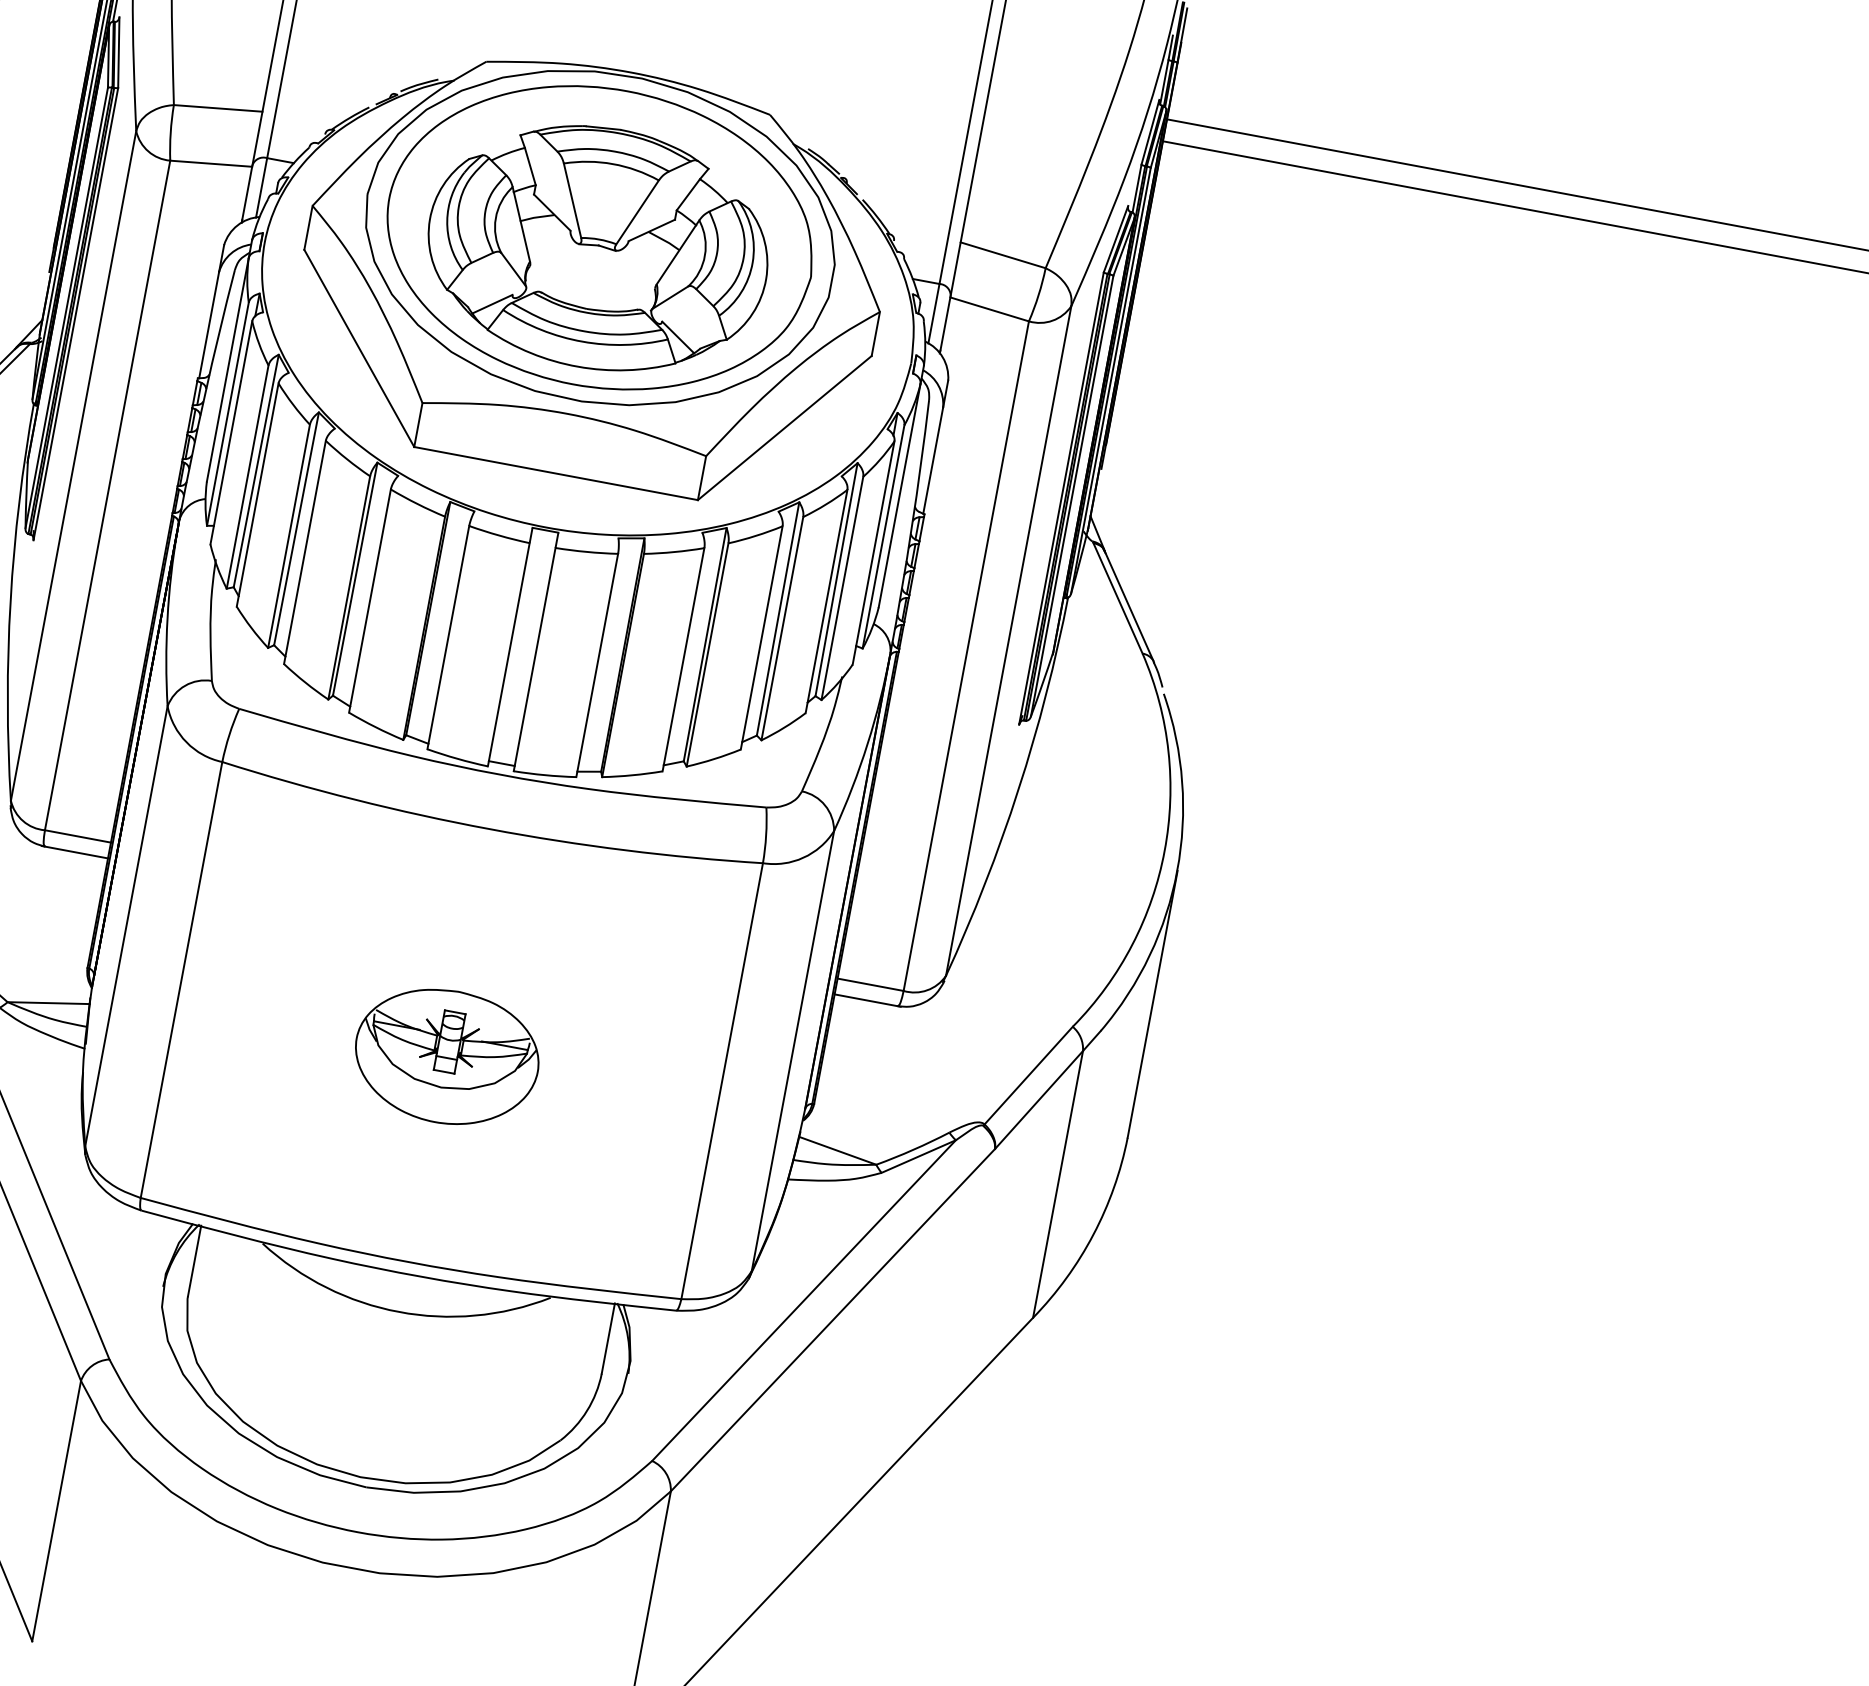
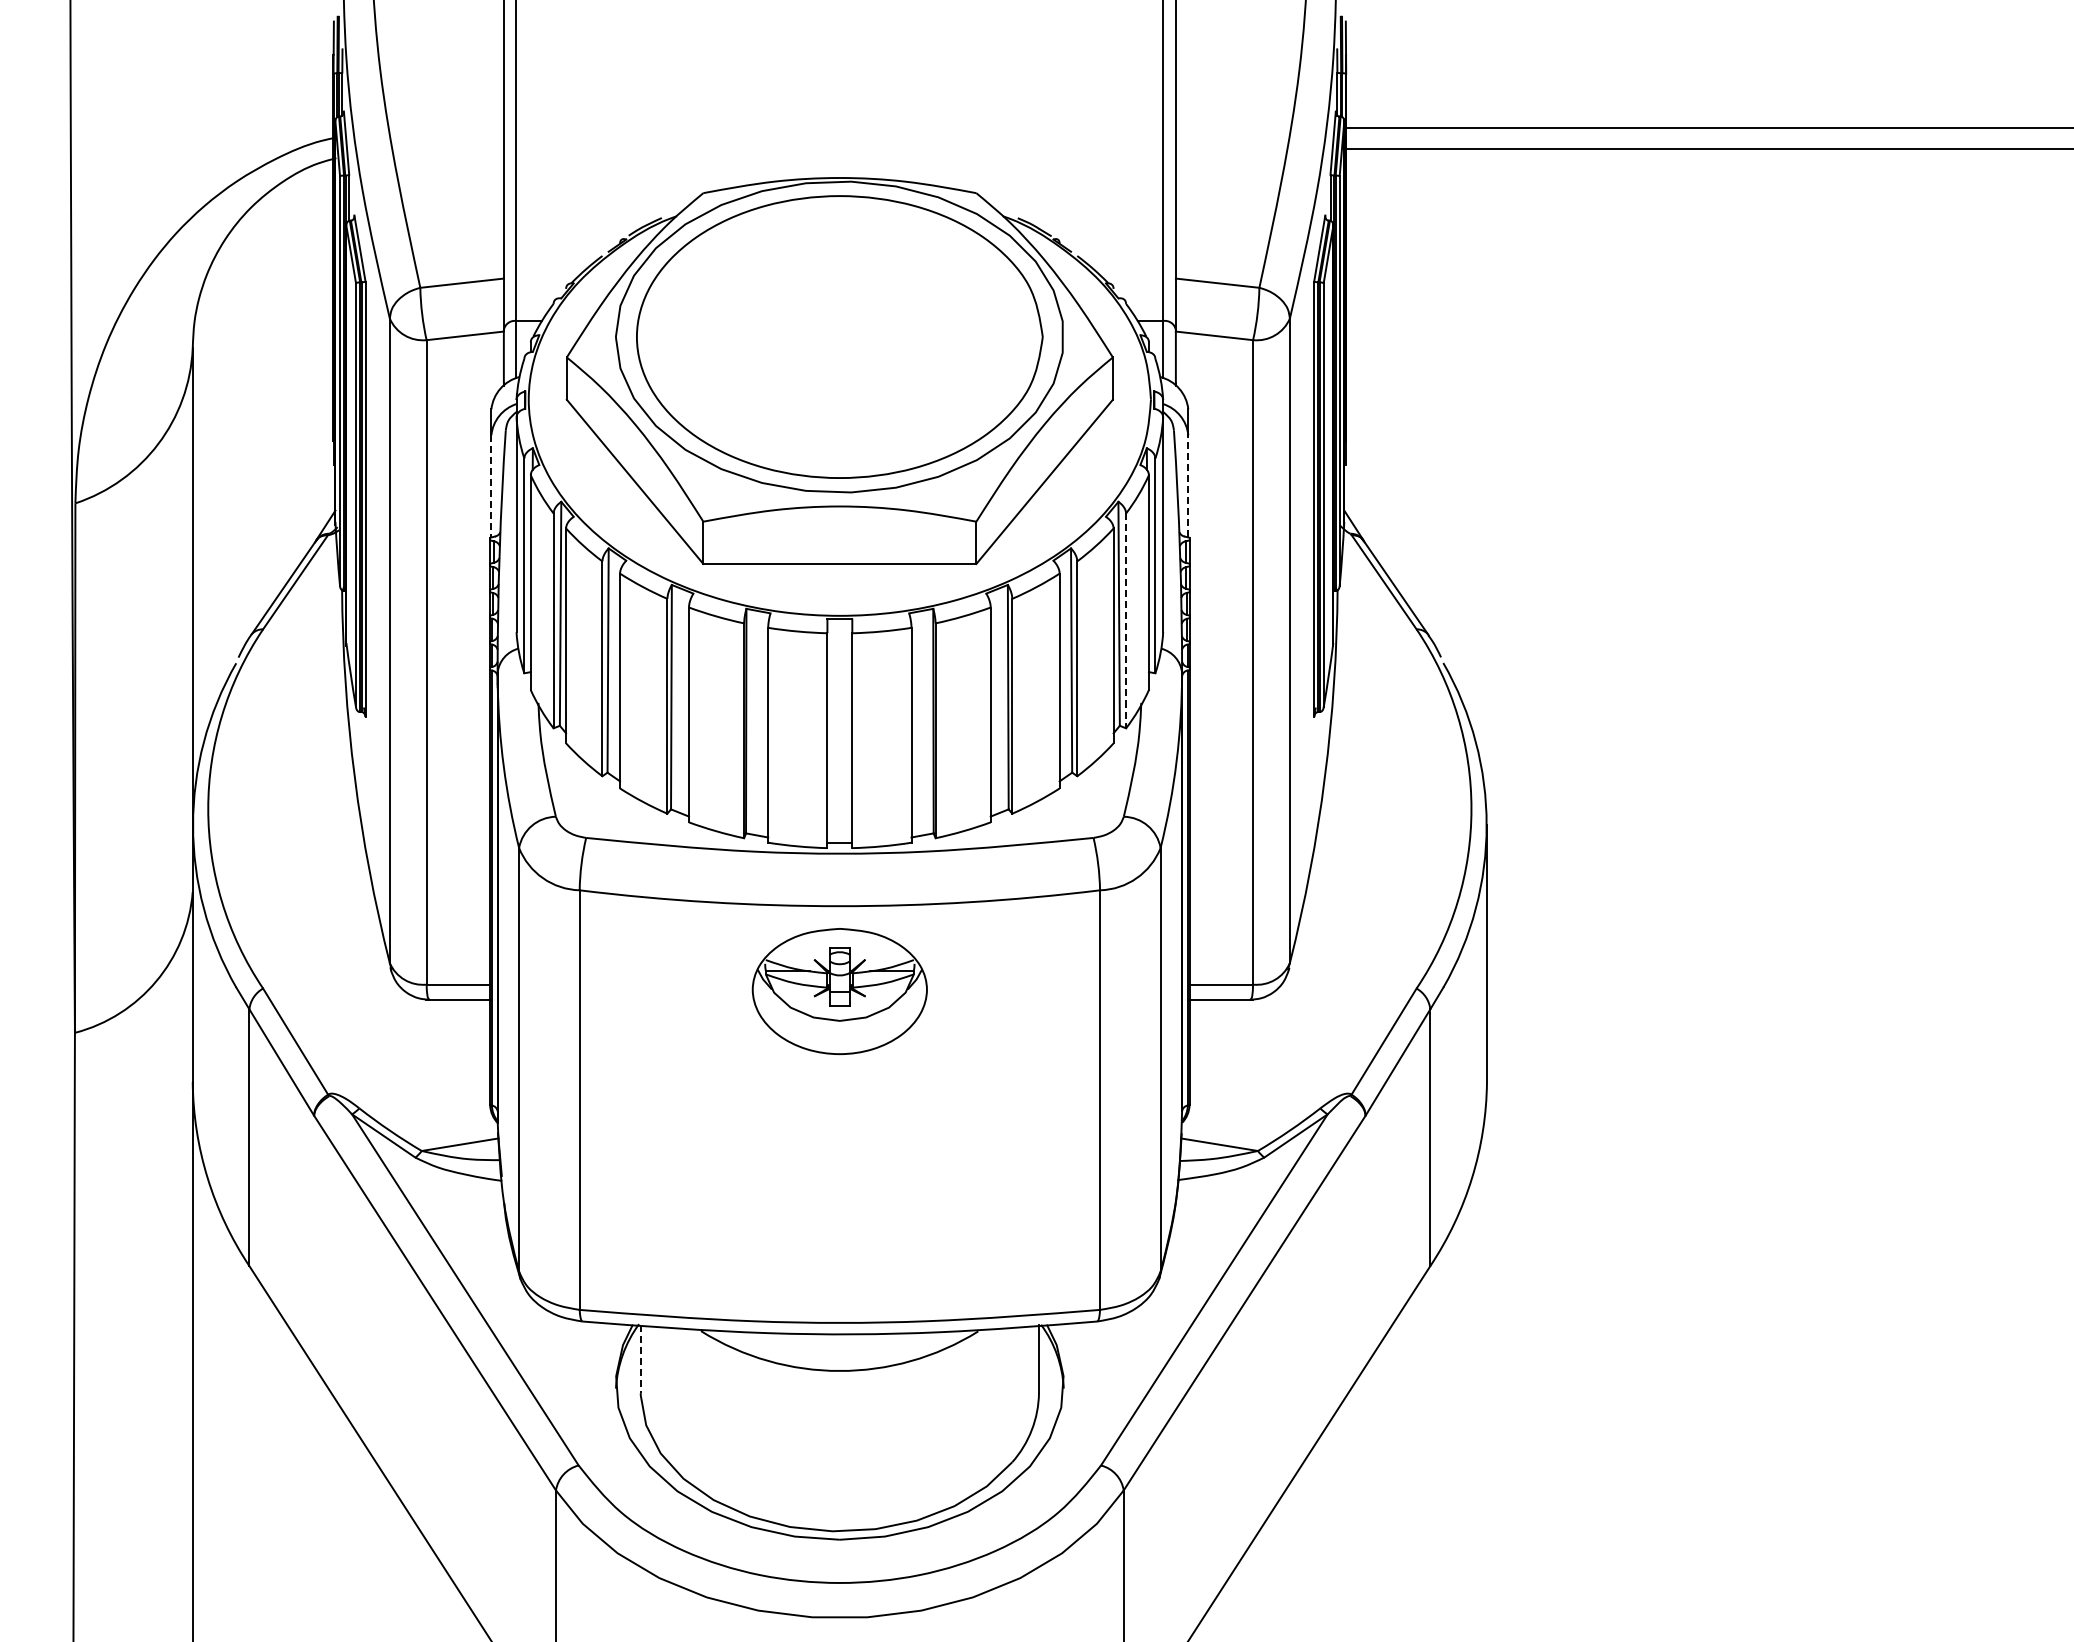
part: (597, 247) -> (839, 346), removed
line: (209, 325) -> (491, 486), solid -> dashed
line: (933, 459) -> (1188, 485), solid -> dashed
line: (842, 589) -> (1126, 621), solid -> dashed
part: (446, 1056) -> (839, 991), moved
line: (194, 1261) -> (640, 1359), solid -> dashed

